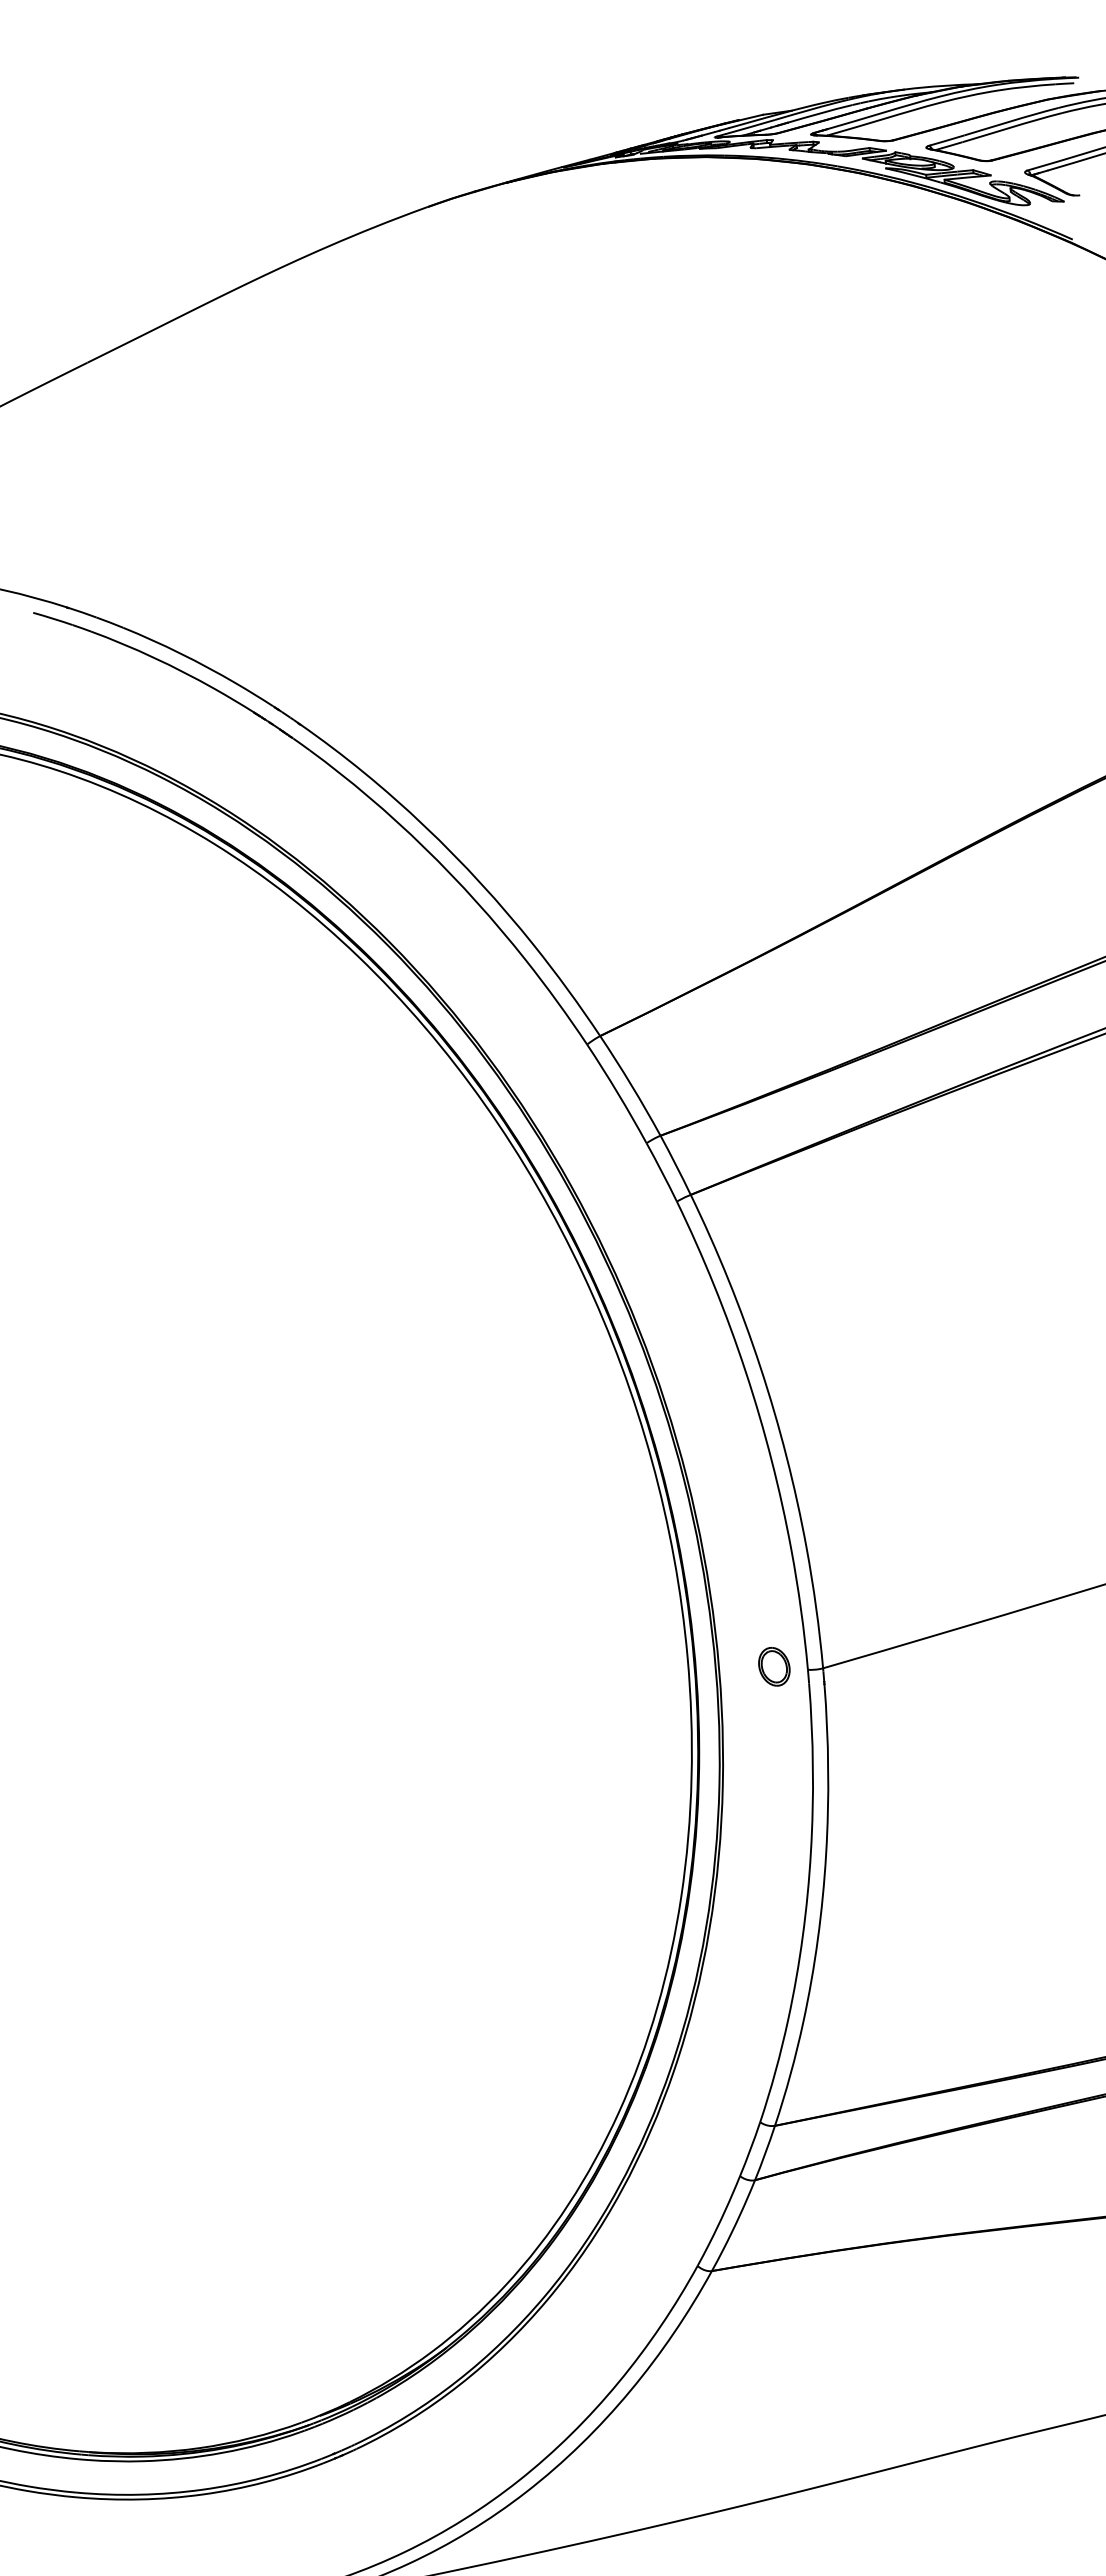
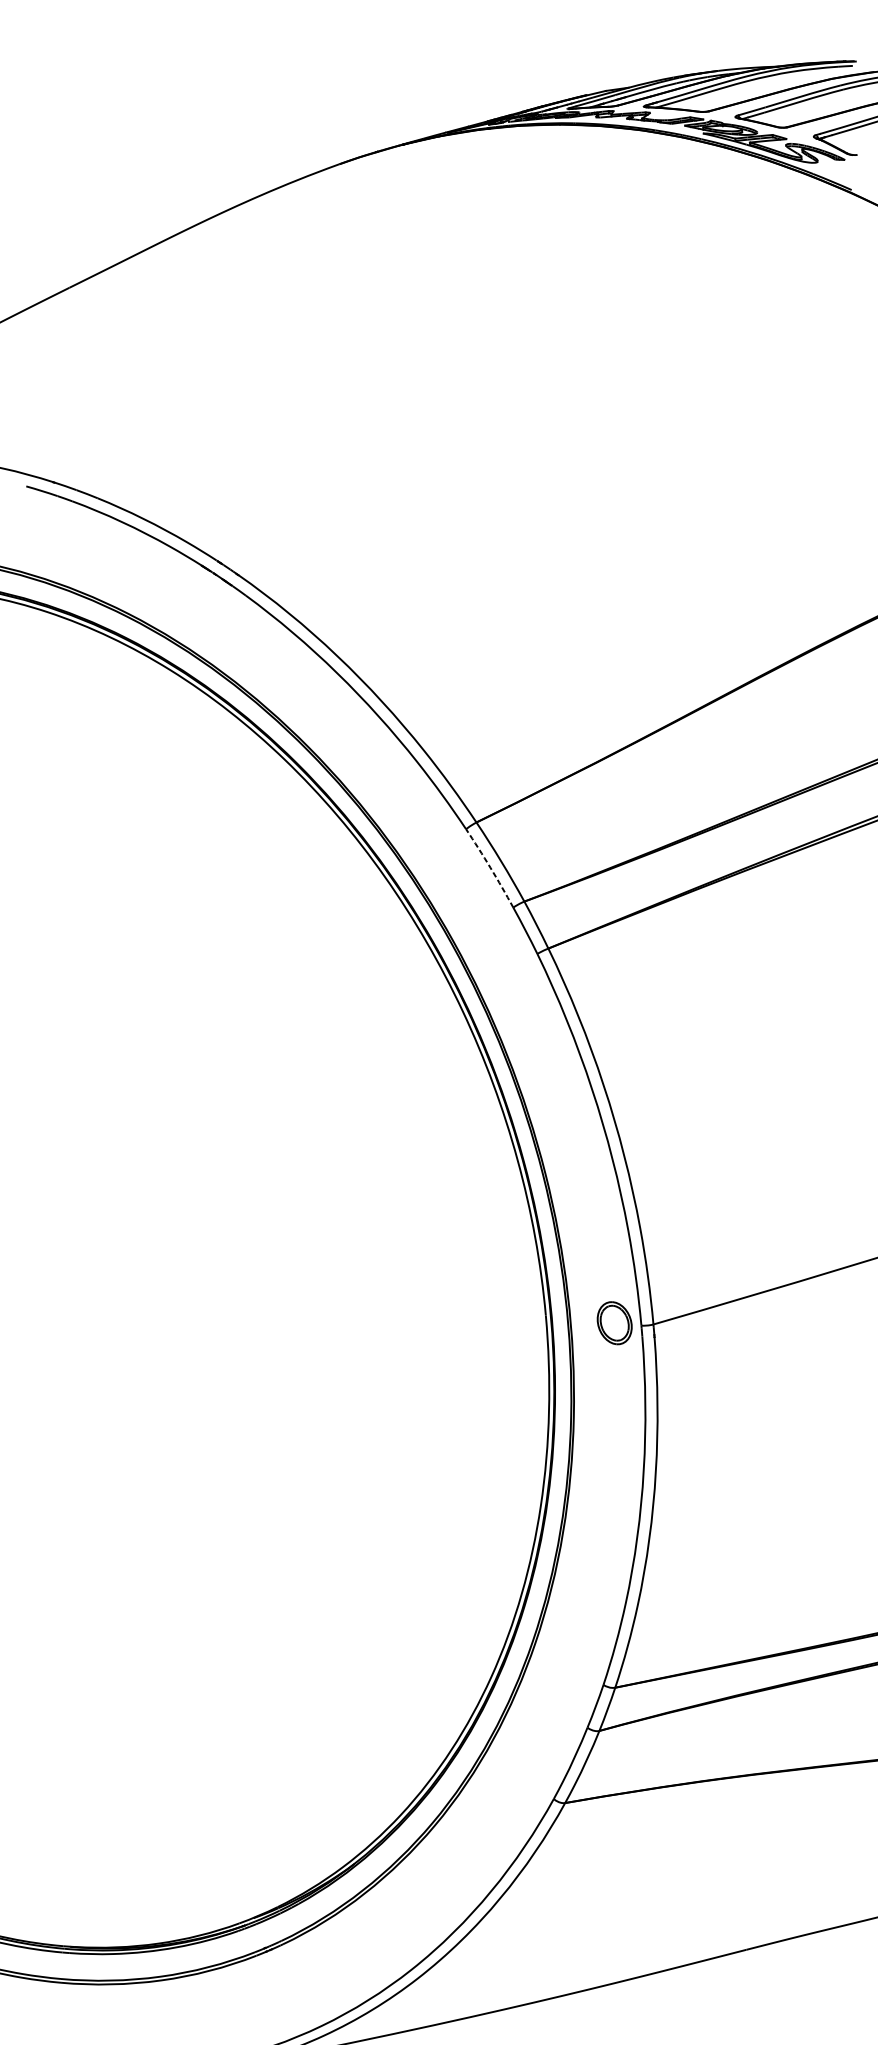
arc: (617, 1093) -> (490, 868), solid -> dashed
part: (774, 1666) -> (614, 1323), size x1.4

